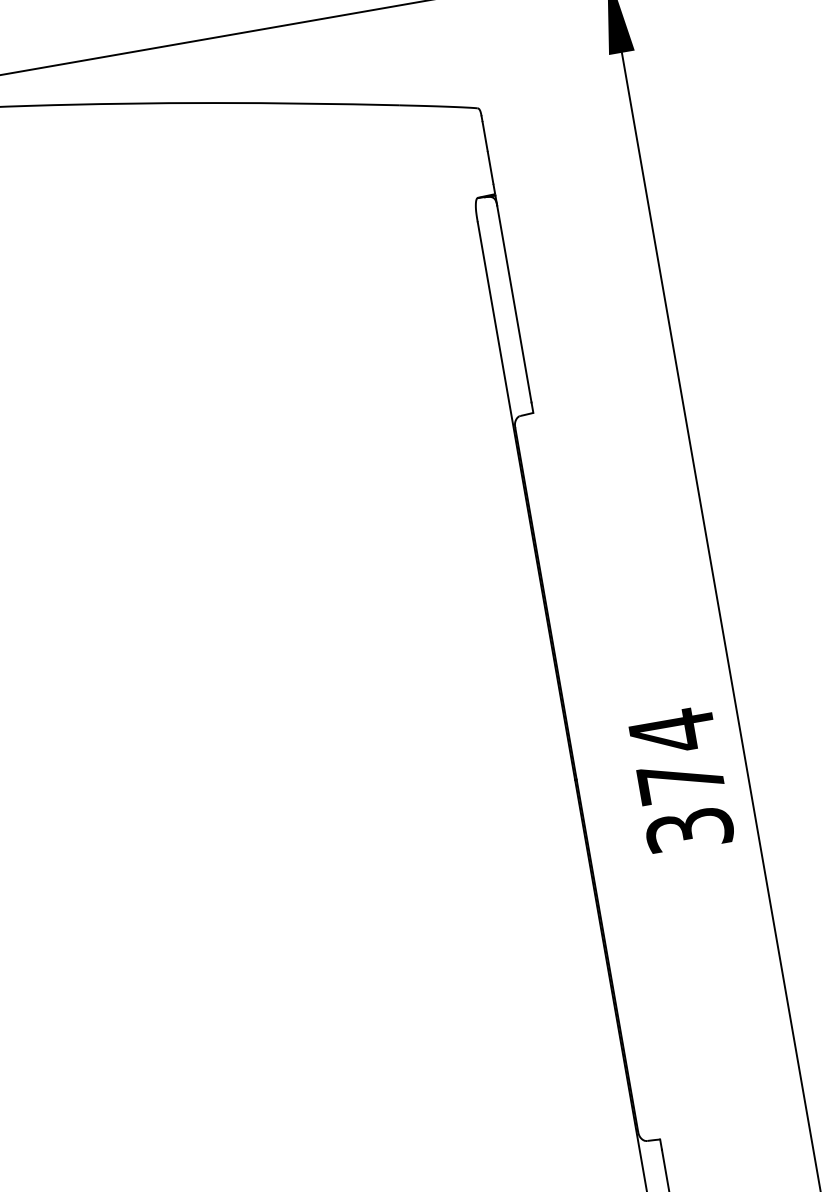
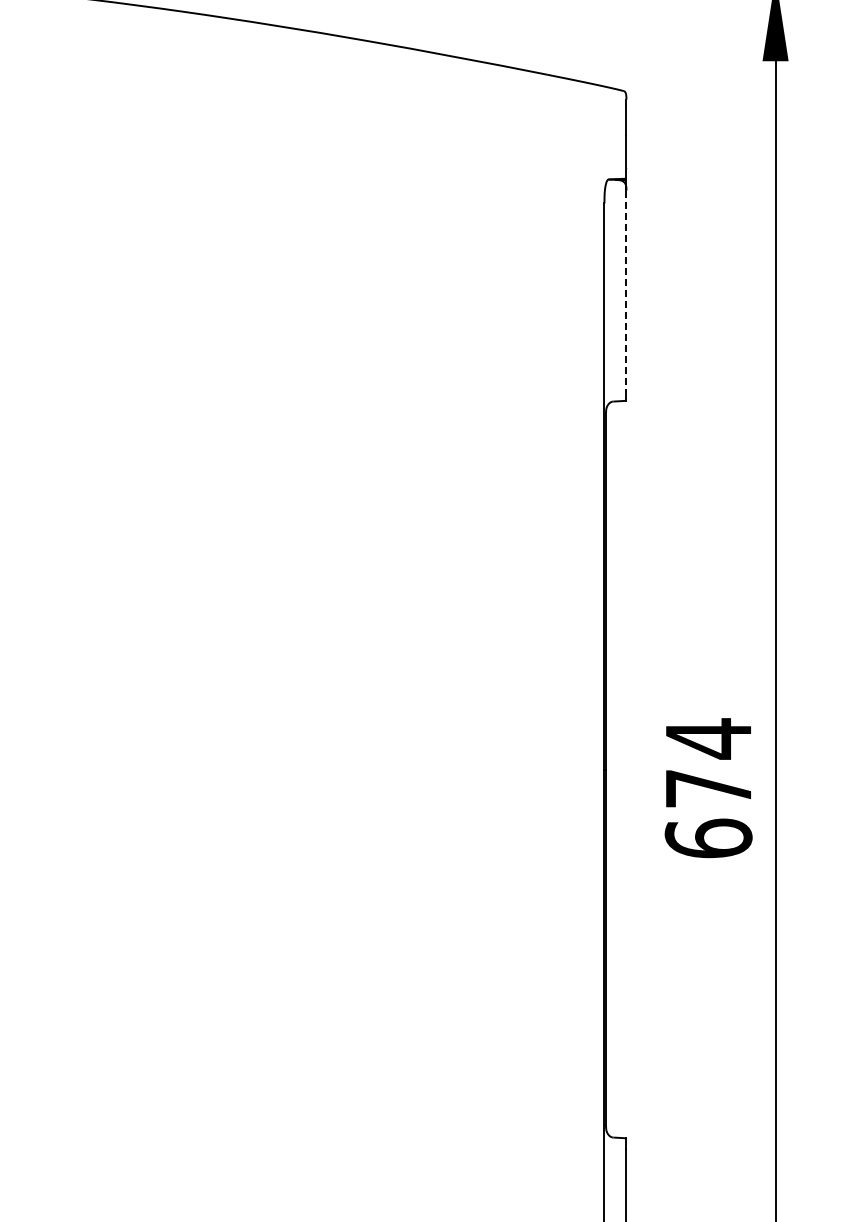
line: (514, 304) -> (626, 290), solid -> dashed
text: (689, 830) -> (708, 838), 374 -> 674

